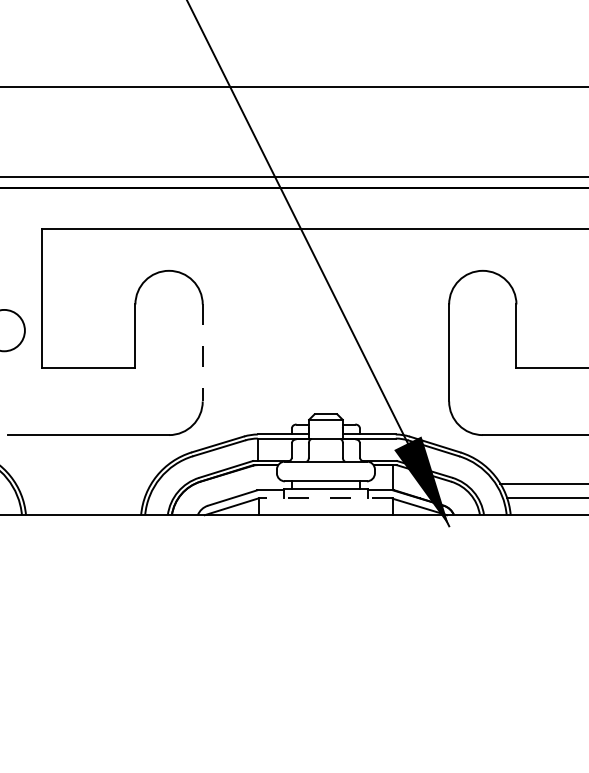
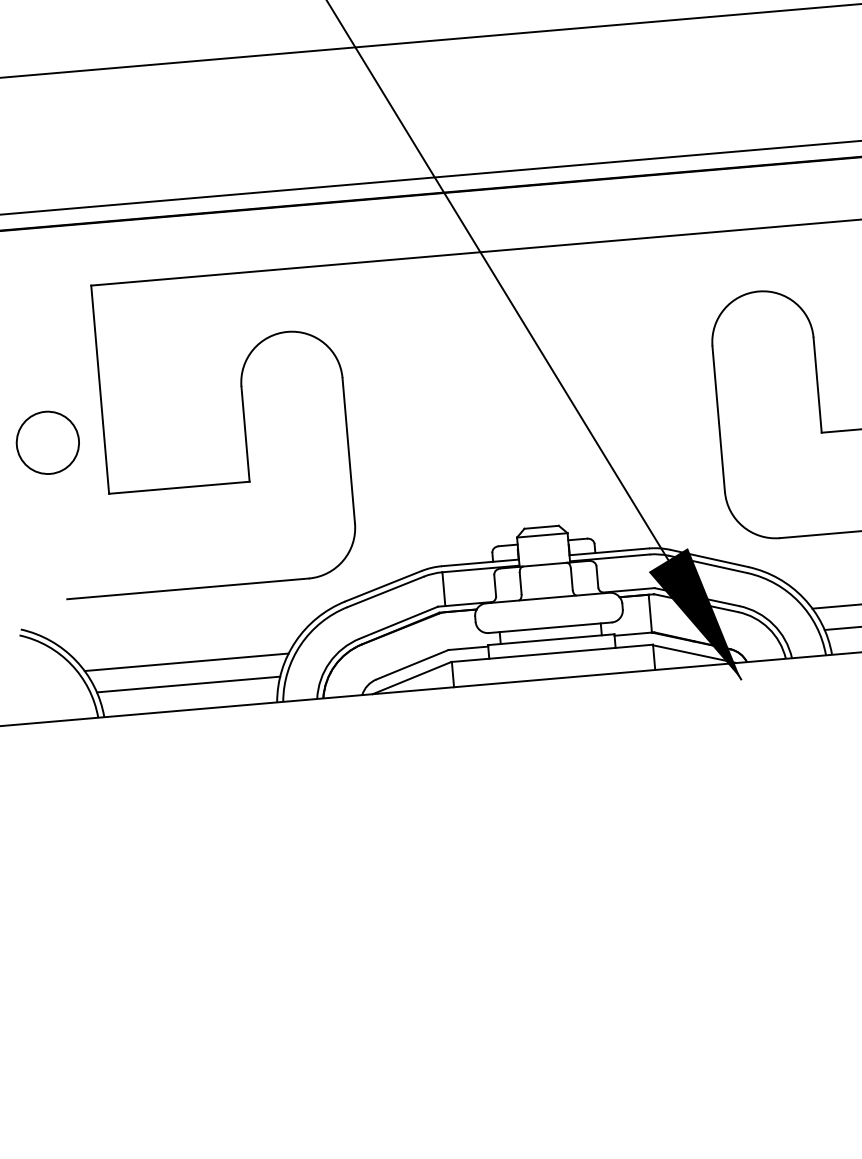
line: (202, 353) -> (348, 451), dashed -> solid
line: (83, 483) -> (186, 662), added
line: (83, 498) -> (188, 684), added
line: (325, 498) -> (551, 653), dashed -> solid

